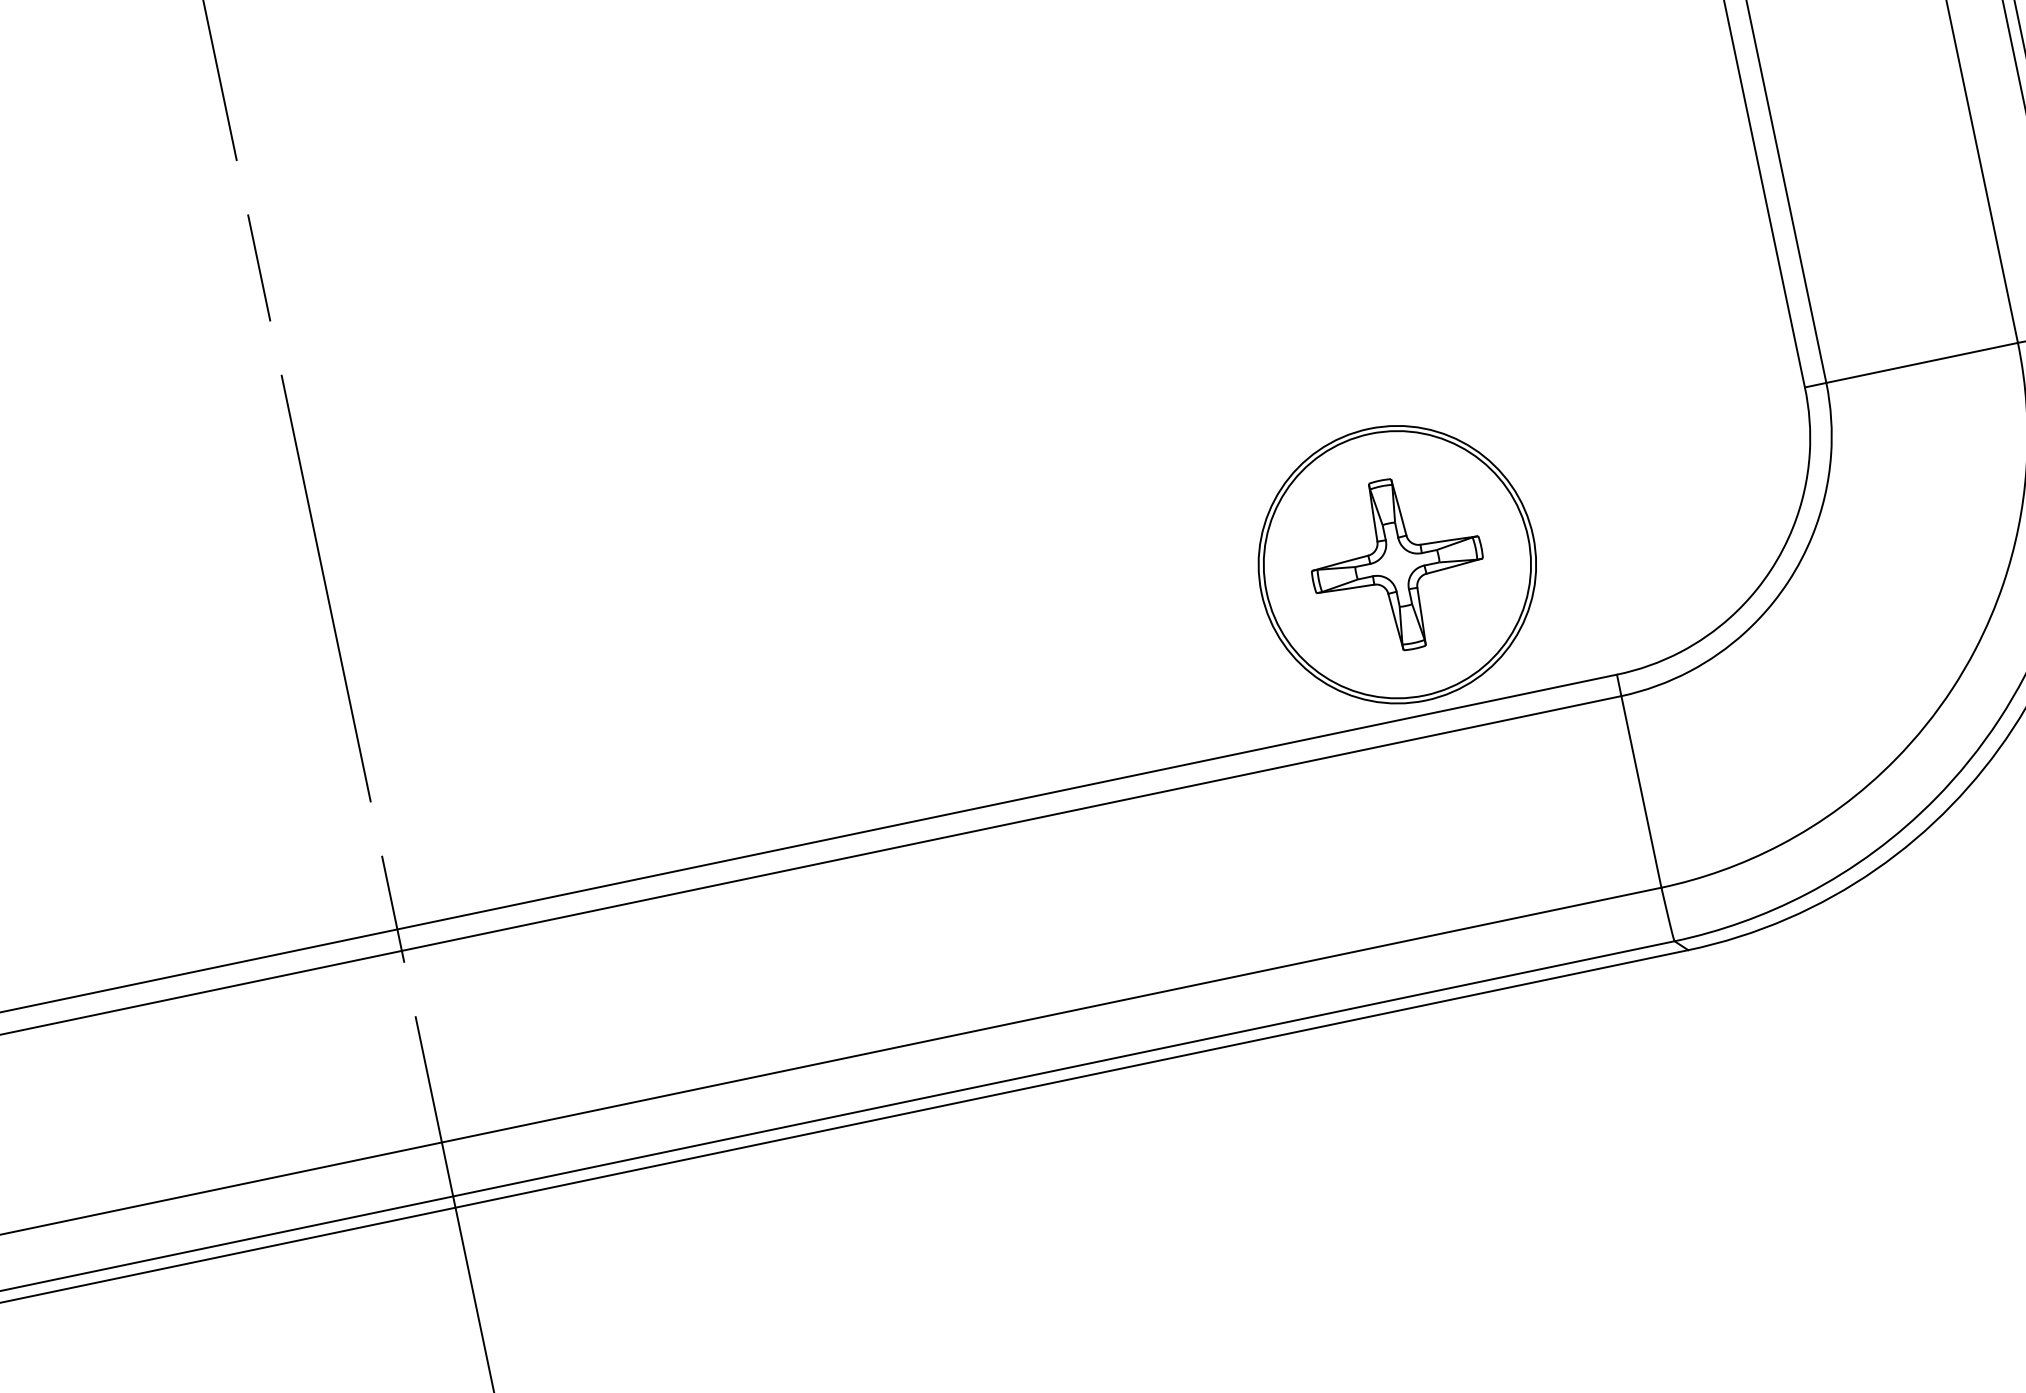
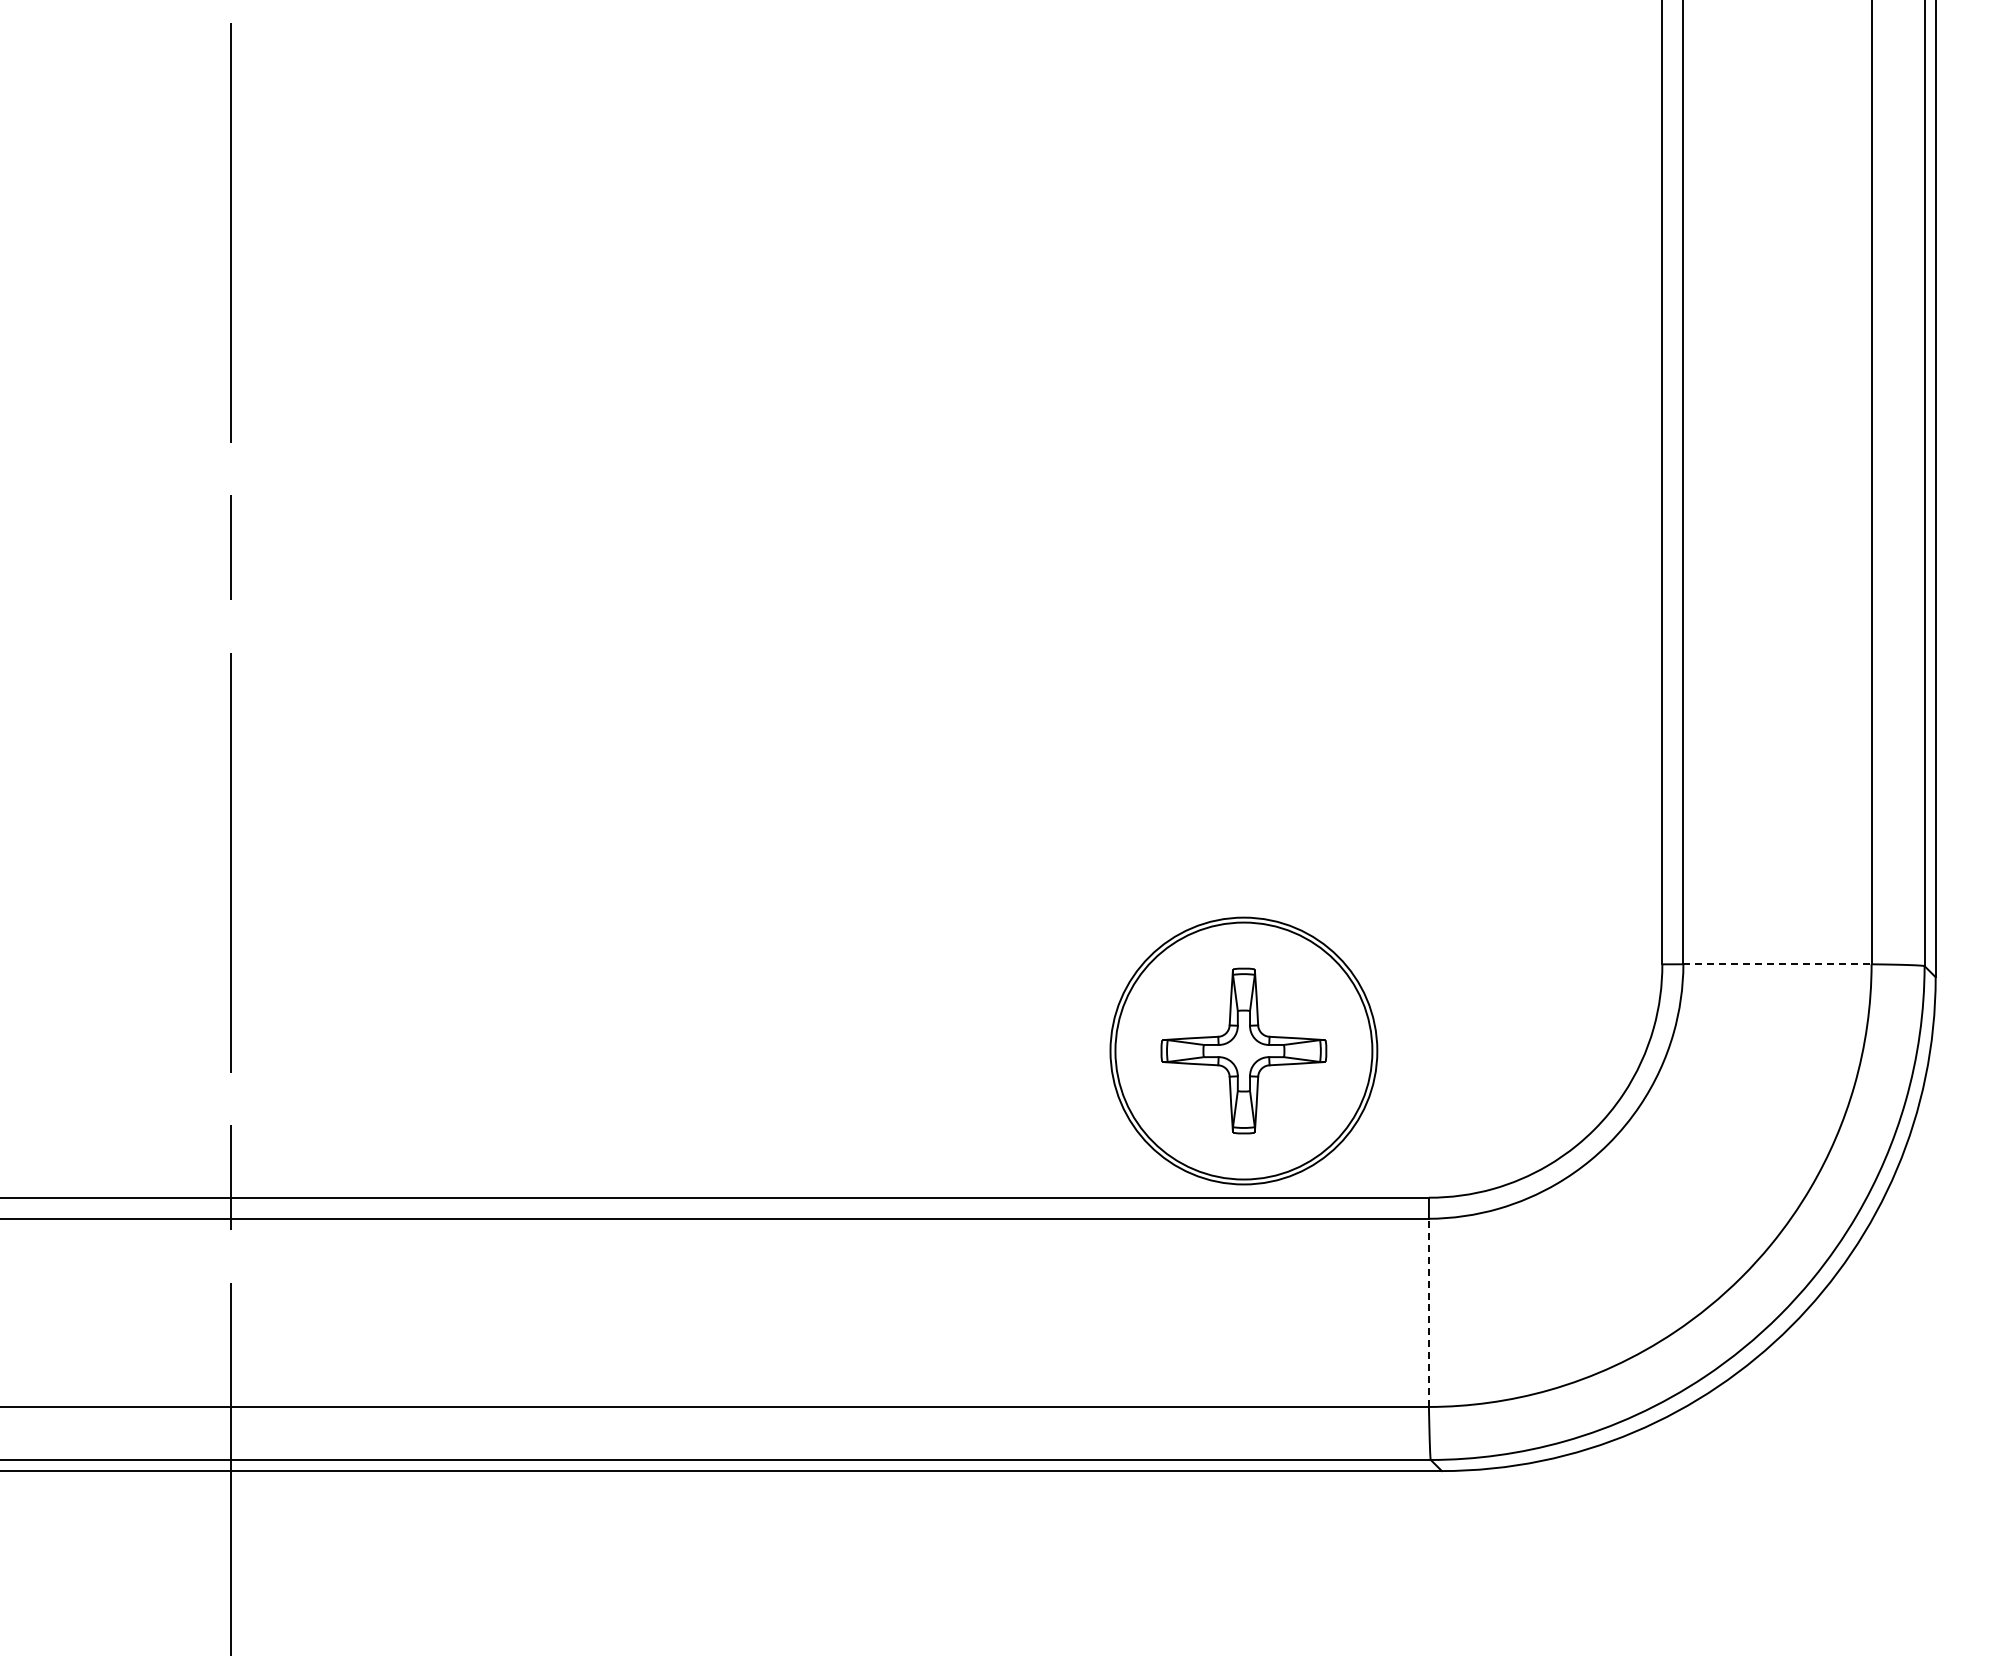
line: (1923, 362) -> (1778, 964), solid -> dashed
line: (1640, 791) -> (1428, 1312), solid -> dashed

